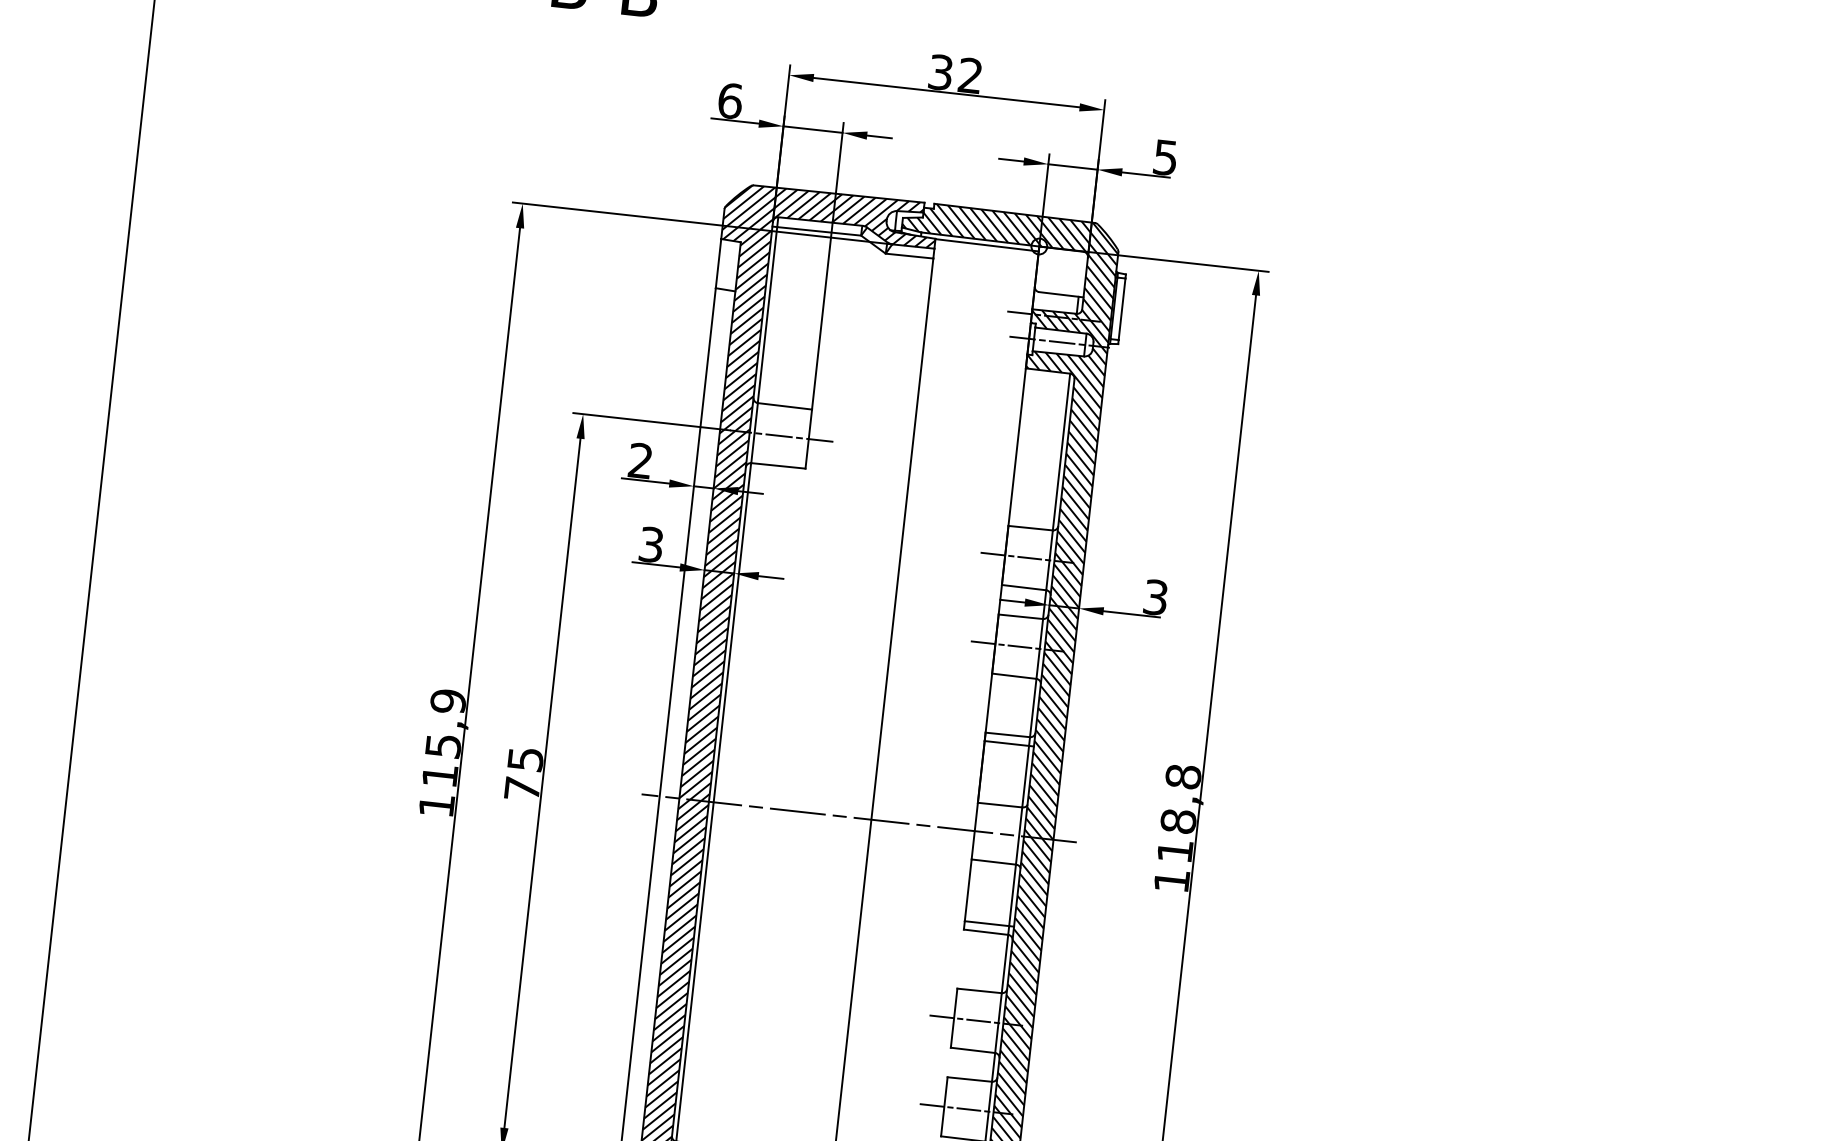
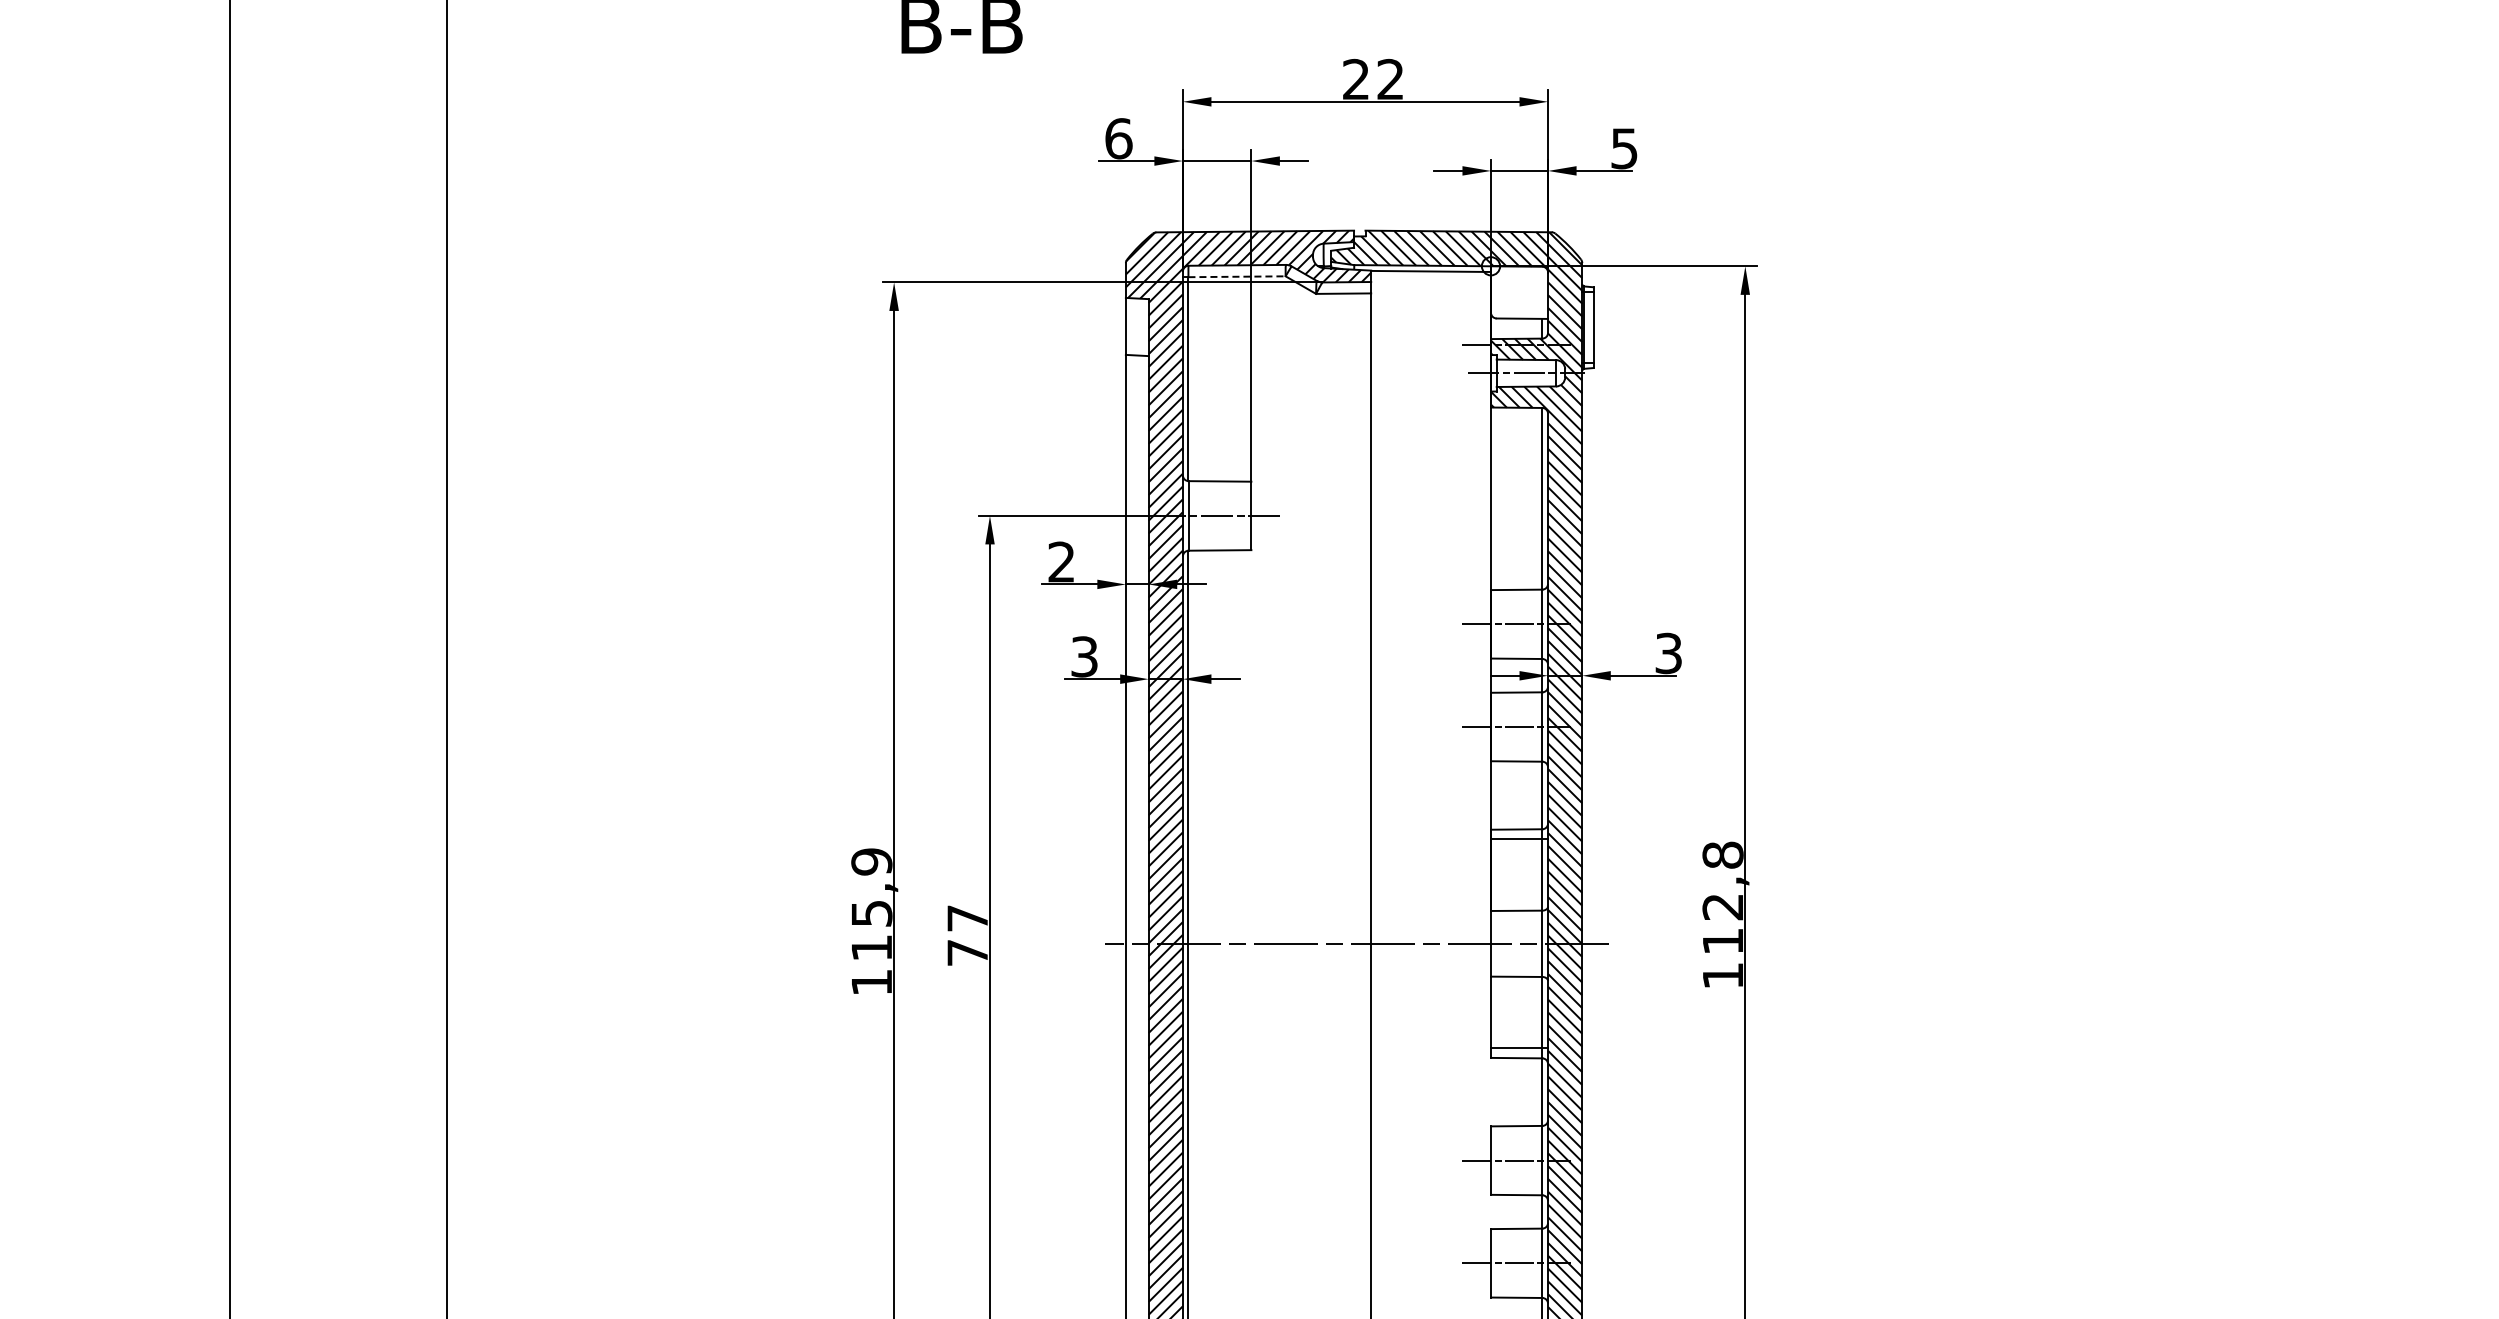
text: (941, 72) -> (1356, 79), 32 -> 22
line: (819, 231) -> (1237, 276), solid -> dashed
text: (525, 759) -> (967, 918), 75 -> 77
text: (1178, 820) -> (1722, 906), 118,8 -> 112,8

